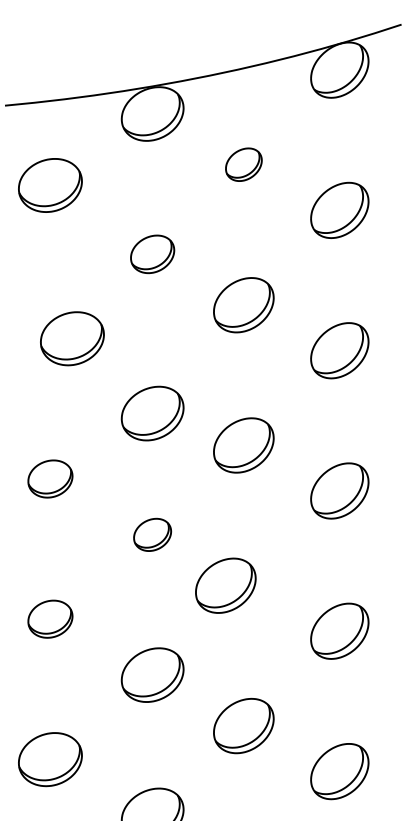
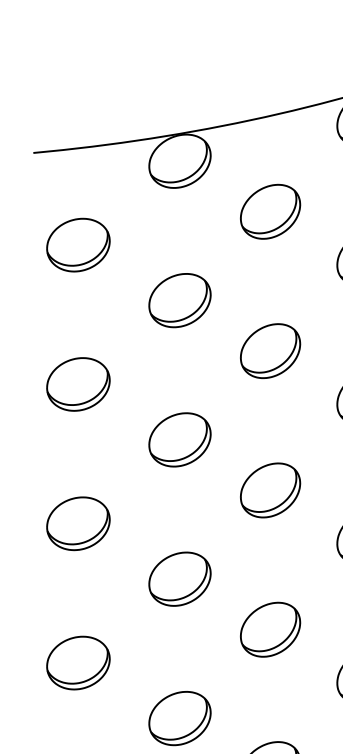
part: (243, 164) -> (270, 211), size x1.67
part: (50, 185) -> (78, 245), moved
part: (152, 254) -> (179, 300), size x1.43
part: (72, 338) -> (78, 384), moved
part: (152, 413) -> (179, 439), moved
part: (50, 478) -> (78, 523), size x1.43
part: (152, 534) -> (179, 578), size x1.67
part: (225, 585) -> (270, 629), moved
part: (50, 618) -> (78, 662), size x1.43

